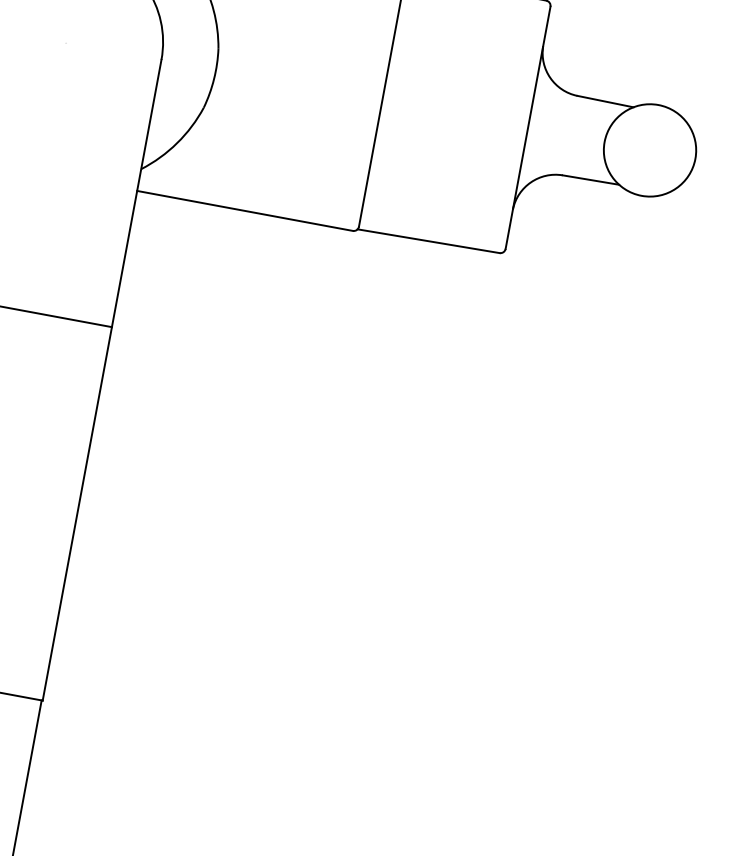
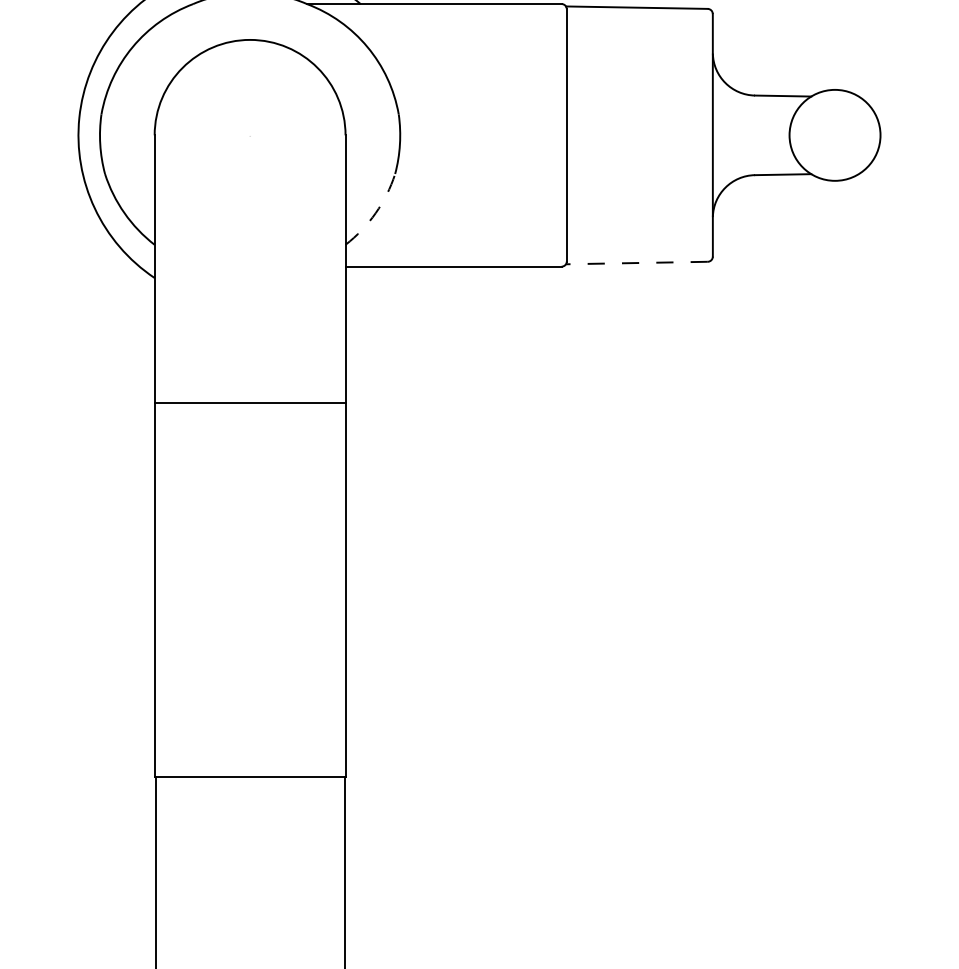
arc: (176, 143) -> (375, 213), solid -> dashed
line: (428, 241) -> (636, 263), solid -> dashed

